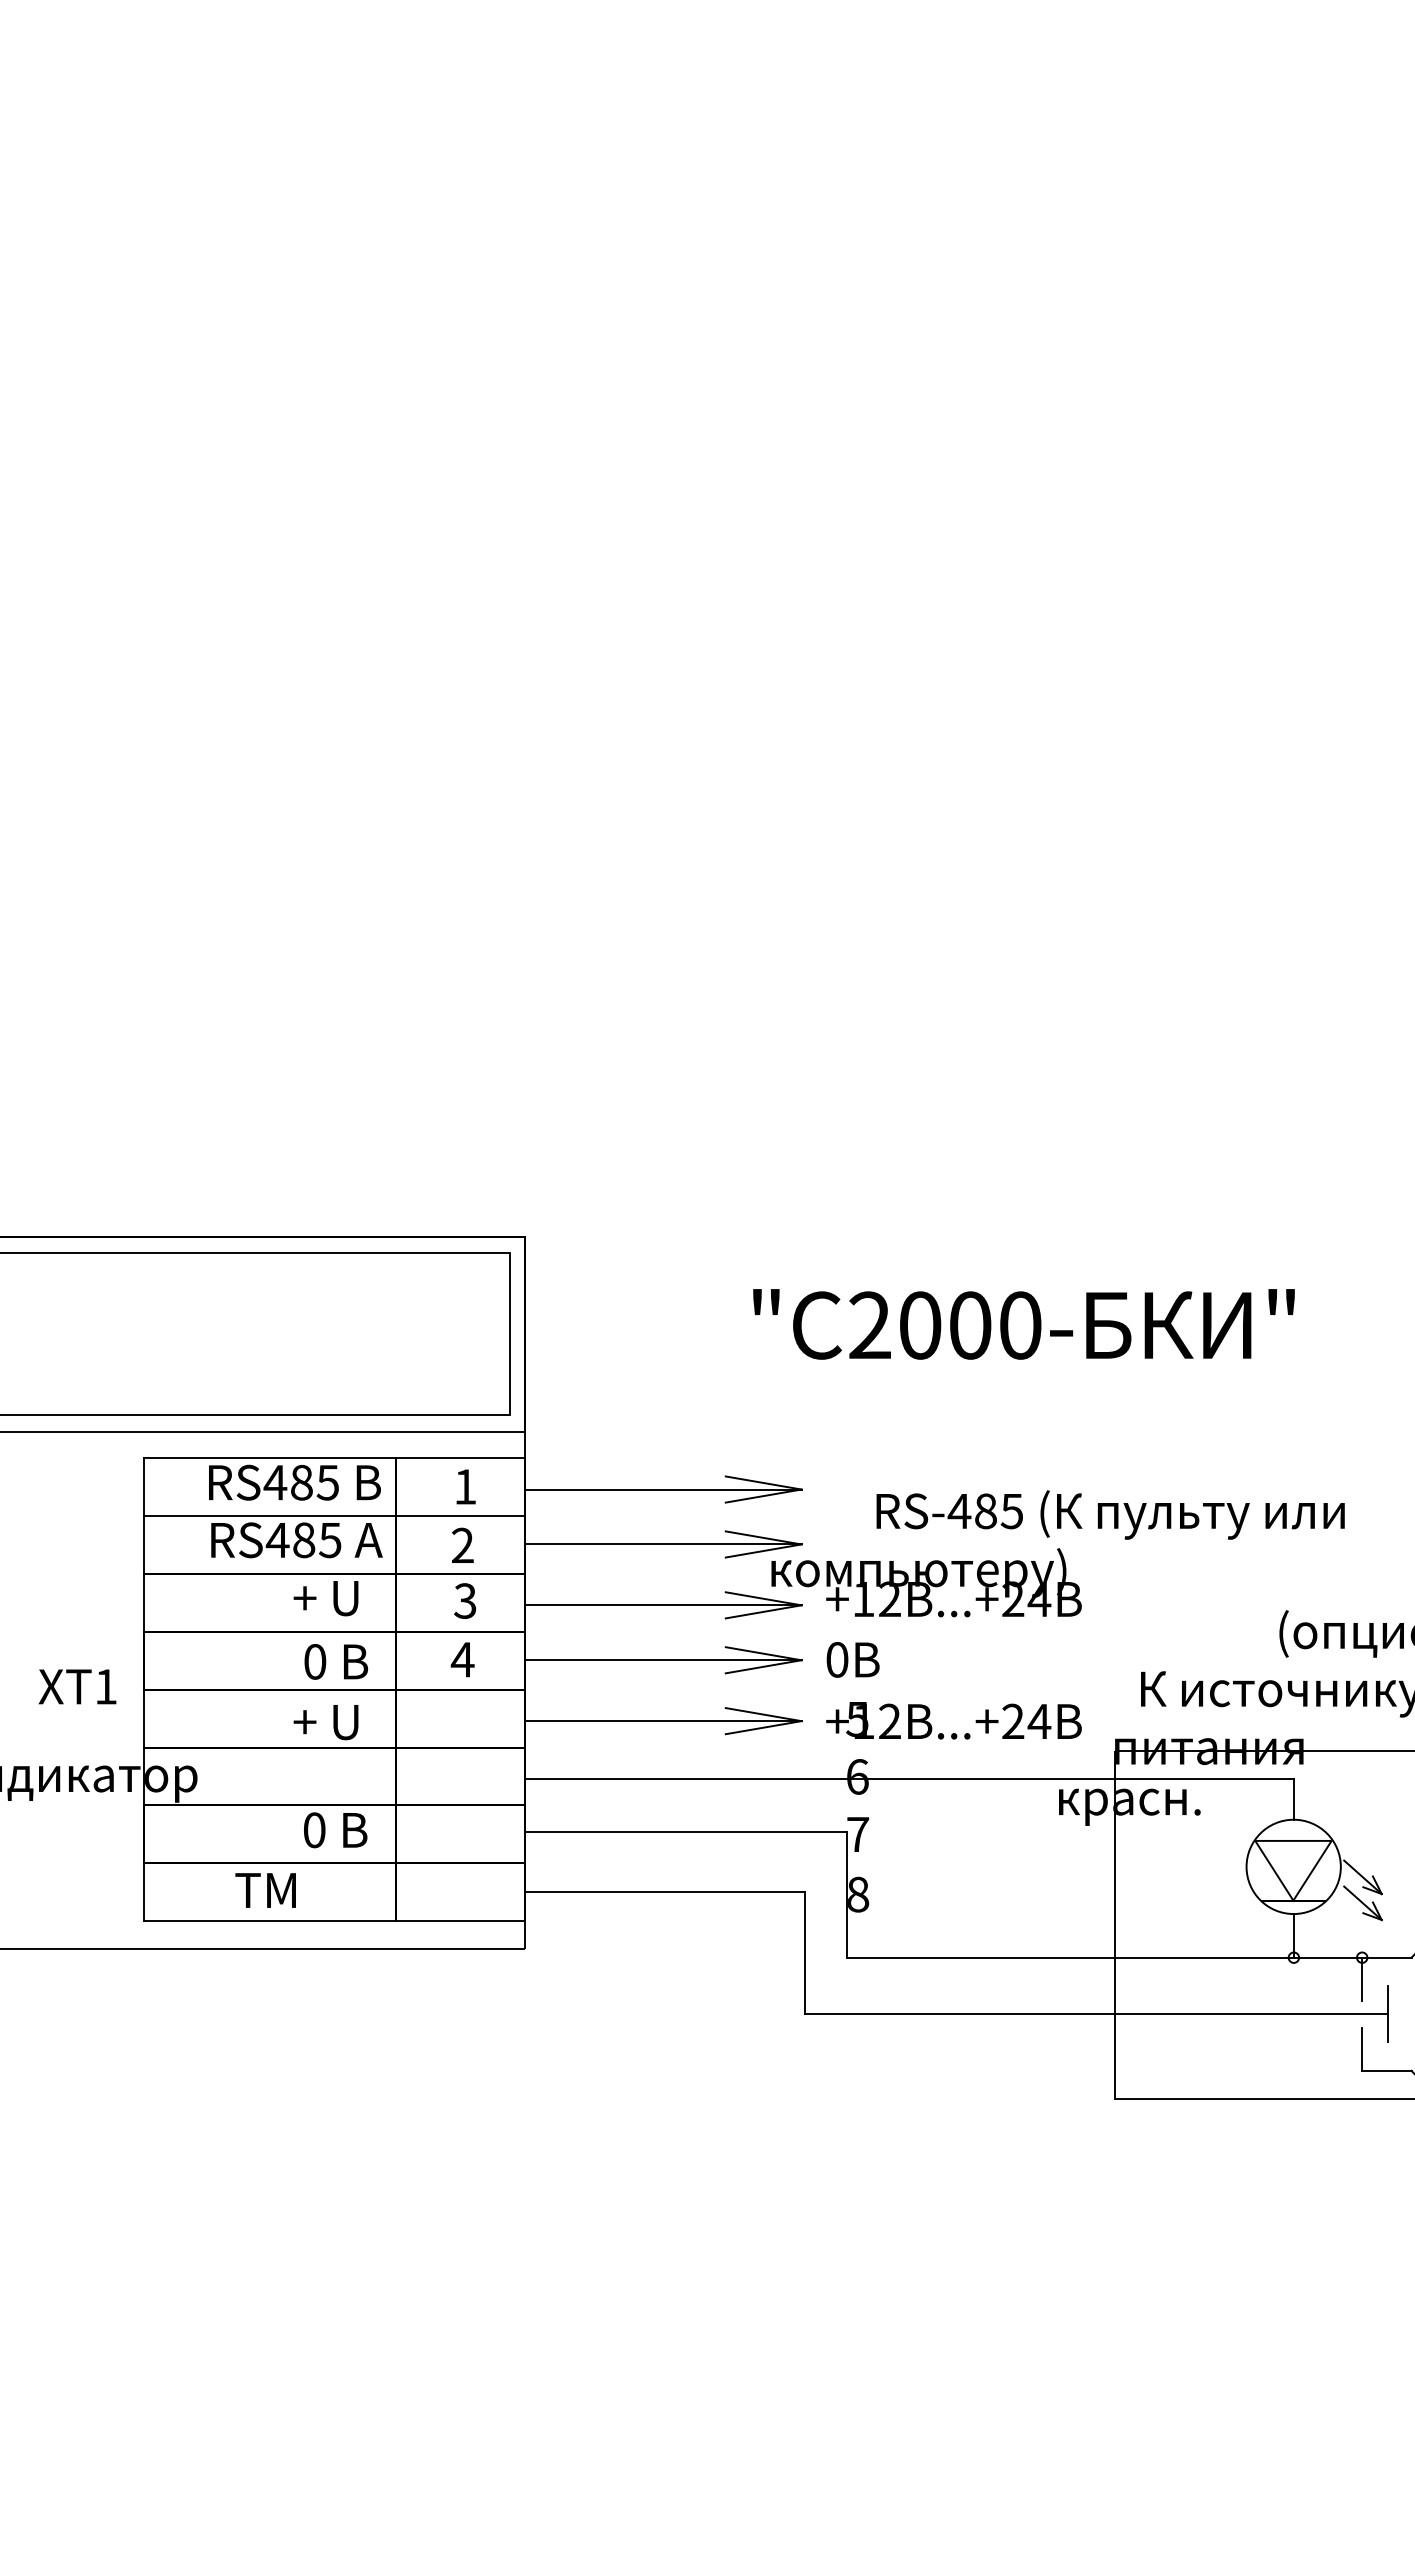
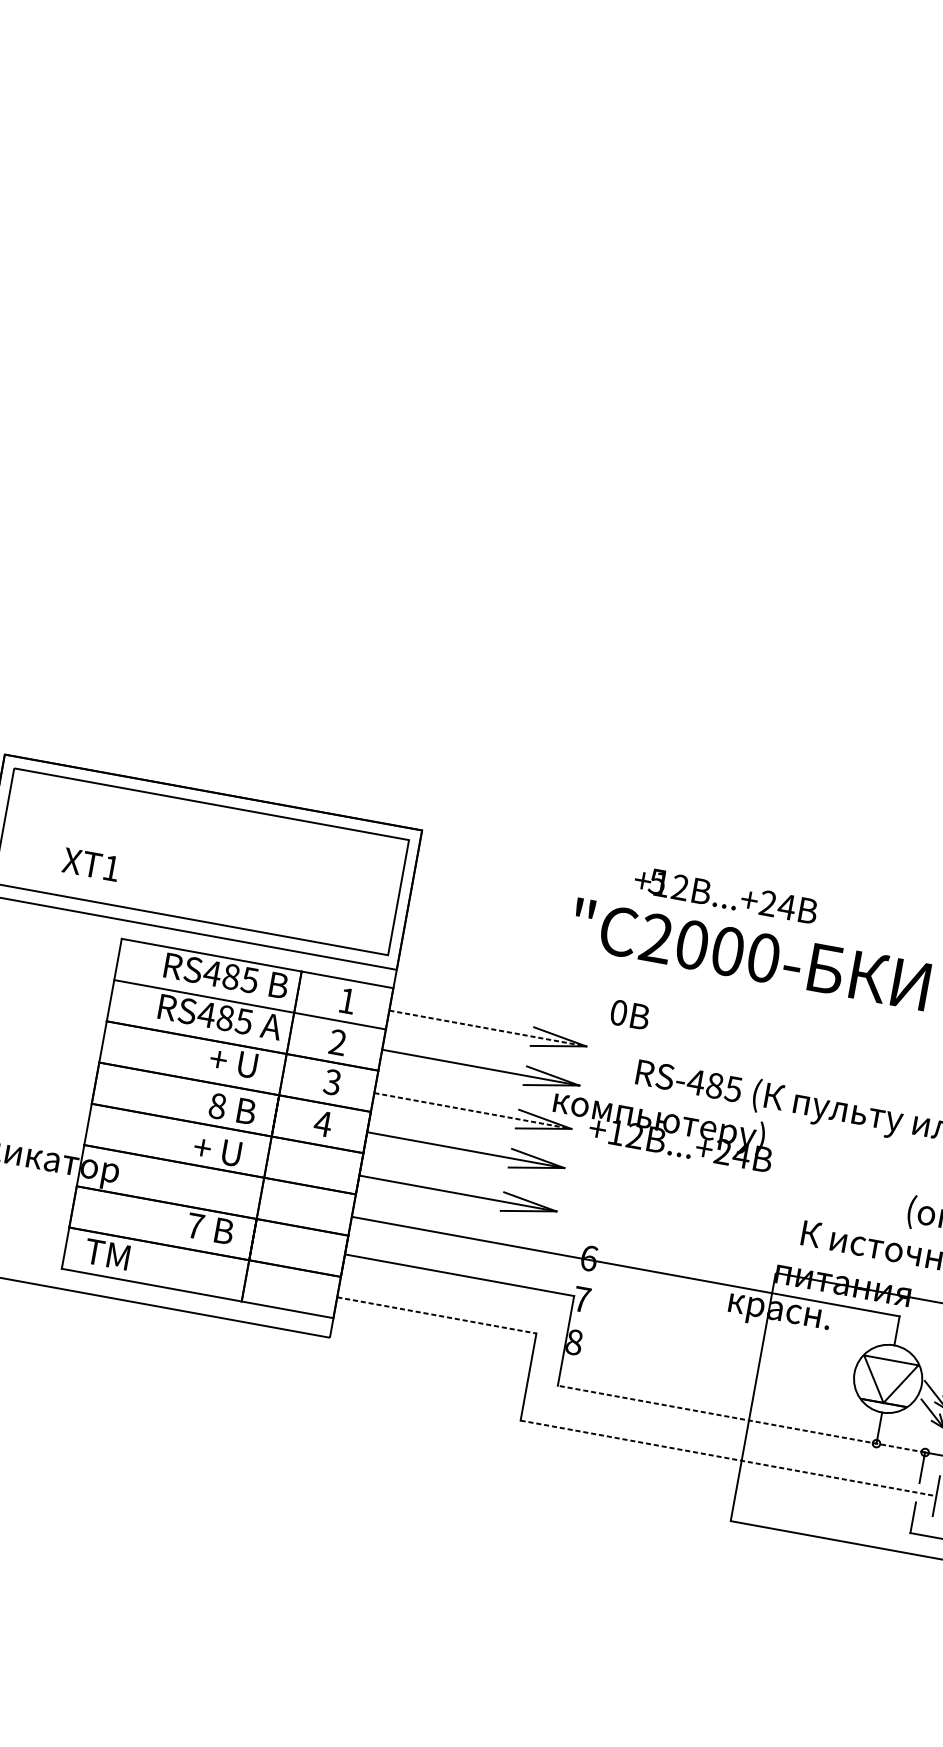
line: (663, 1489) -> (488, 1028), solid -> dashed
line: (663, 1605) -> (473, 1111), solid -> dashed
text: (852, 1659) -> (629, 1014), moved
text: (315, 1661) -> (217, 1105), 0 -> 8
text: (77, 1686) -> (91, 864), moved
text: (953, 1720) -> (725, 895), moved
text: (314, 1830) -> (195, 1226), 0 -> 7
text: (265, 1890) -> (107, 1254), moved
line: (664, 1892) -> (436, 1315), solid -> dashed
line: (1104, 1957) -> (741, 1418), solid -> dashed
line: (1096, 2014) -> (728, 1458), solid -> dashed

